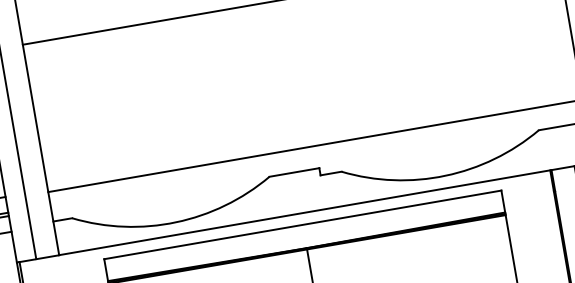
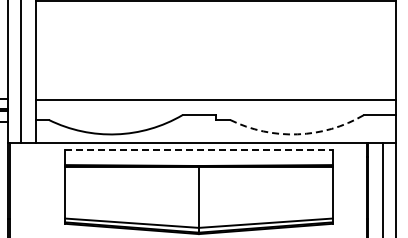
arc: (445, 176) -> (297, 134), solid -> dashed
line: (302, 225) -> (198, 150), solid -> dashed

